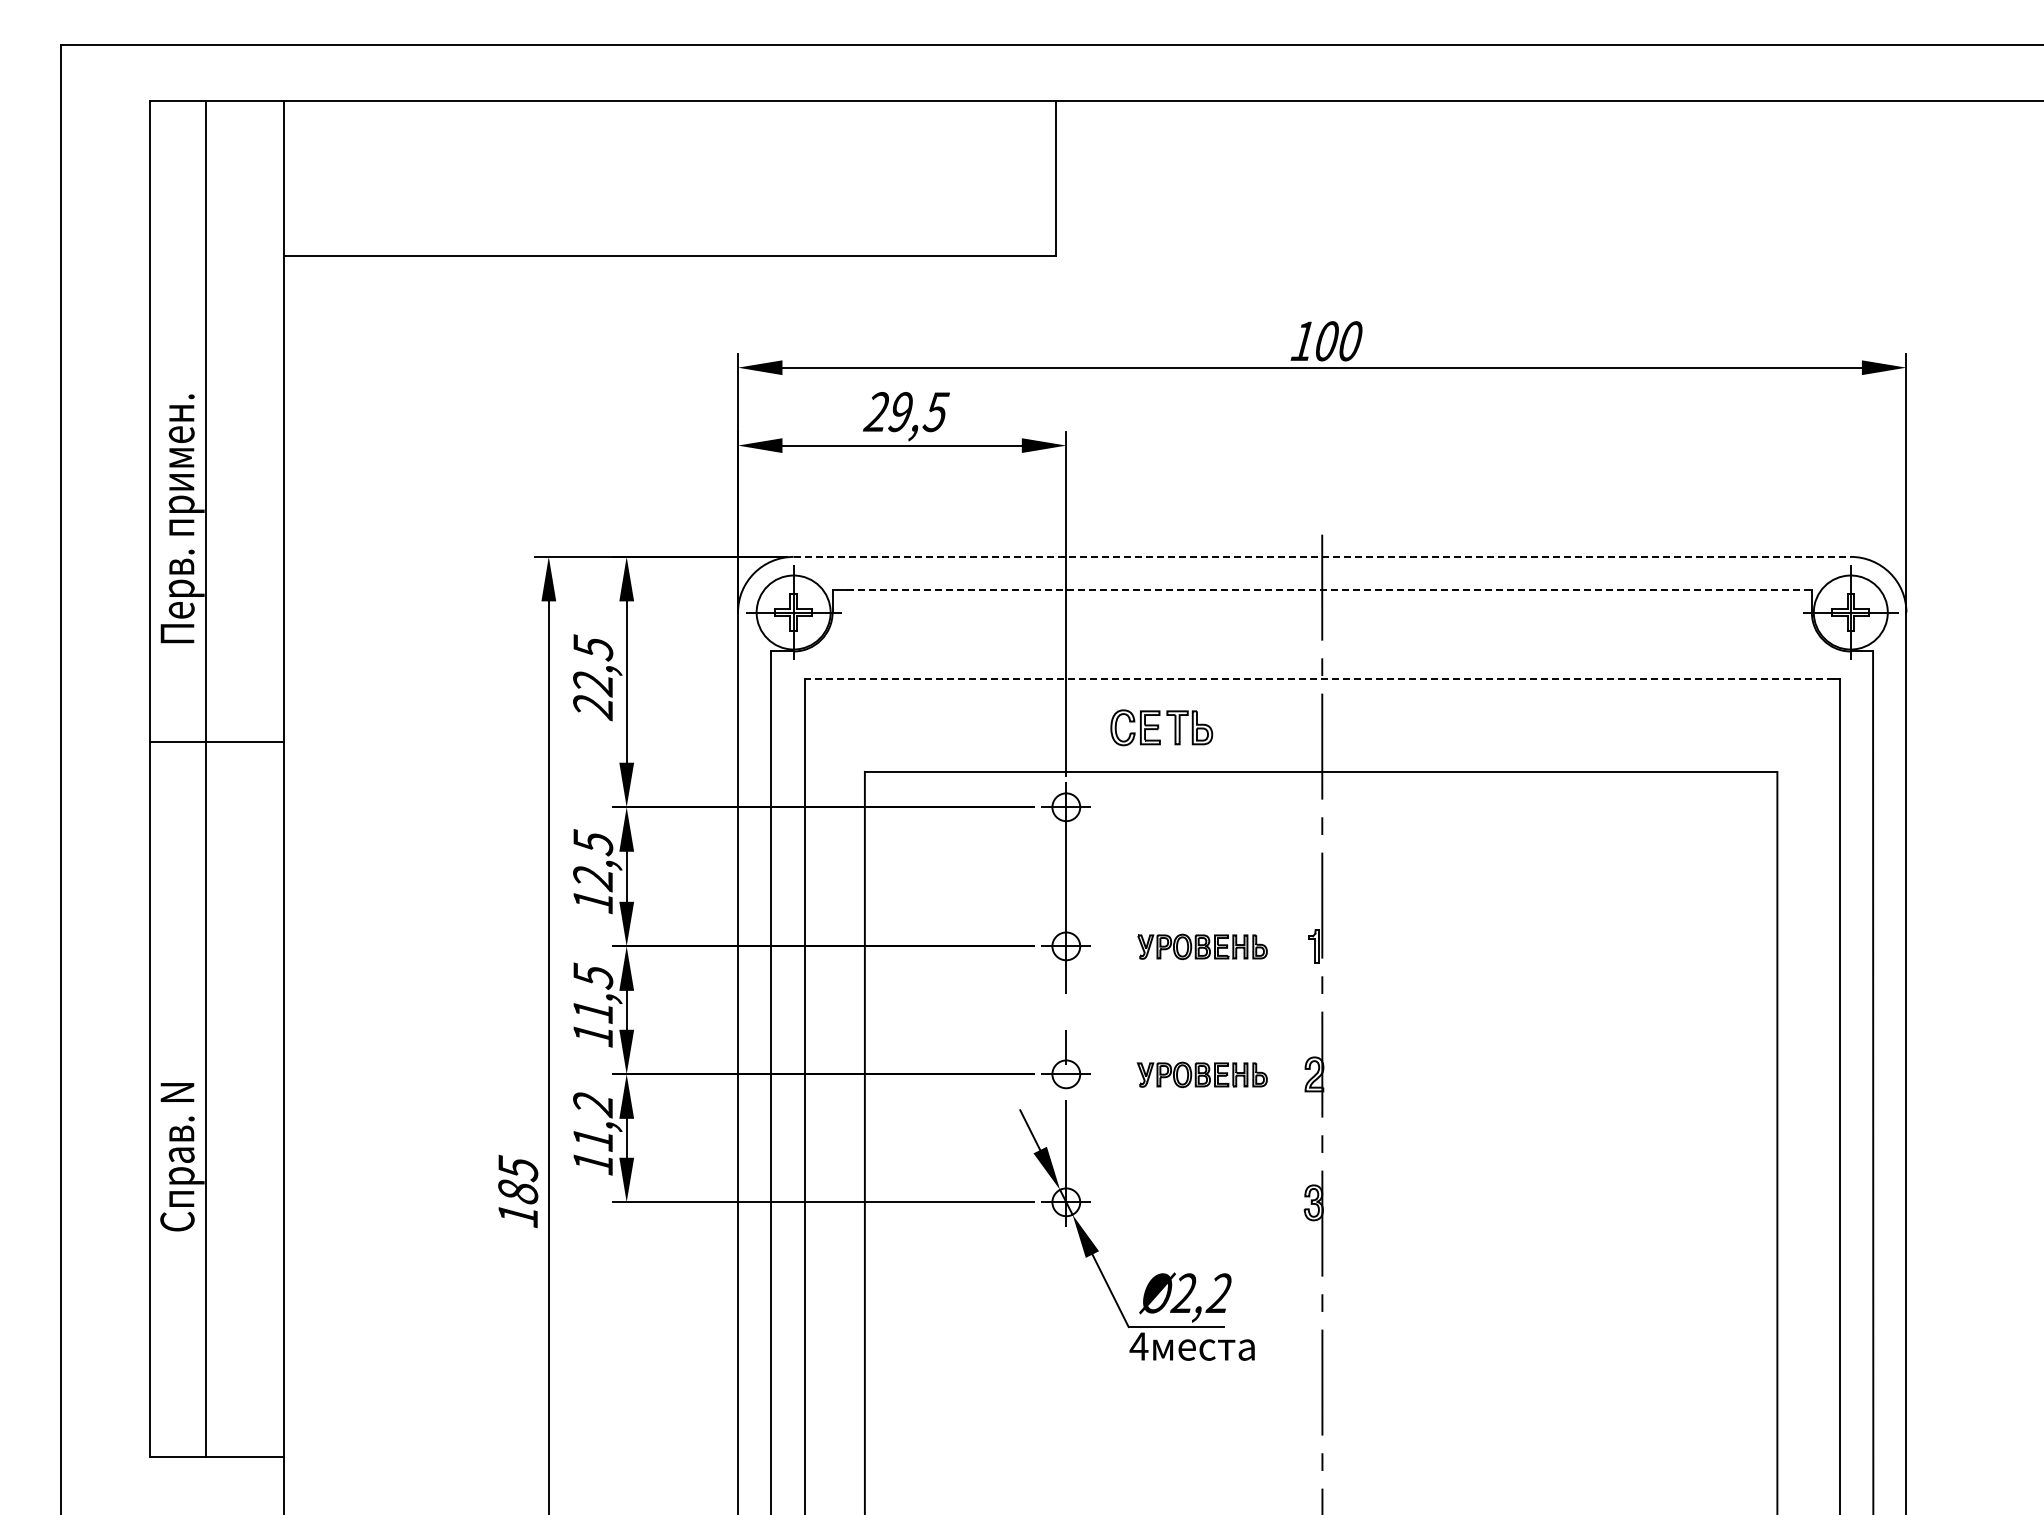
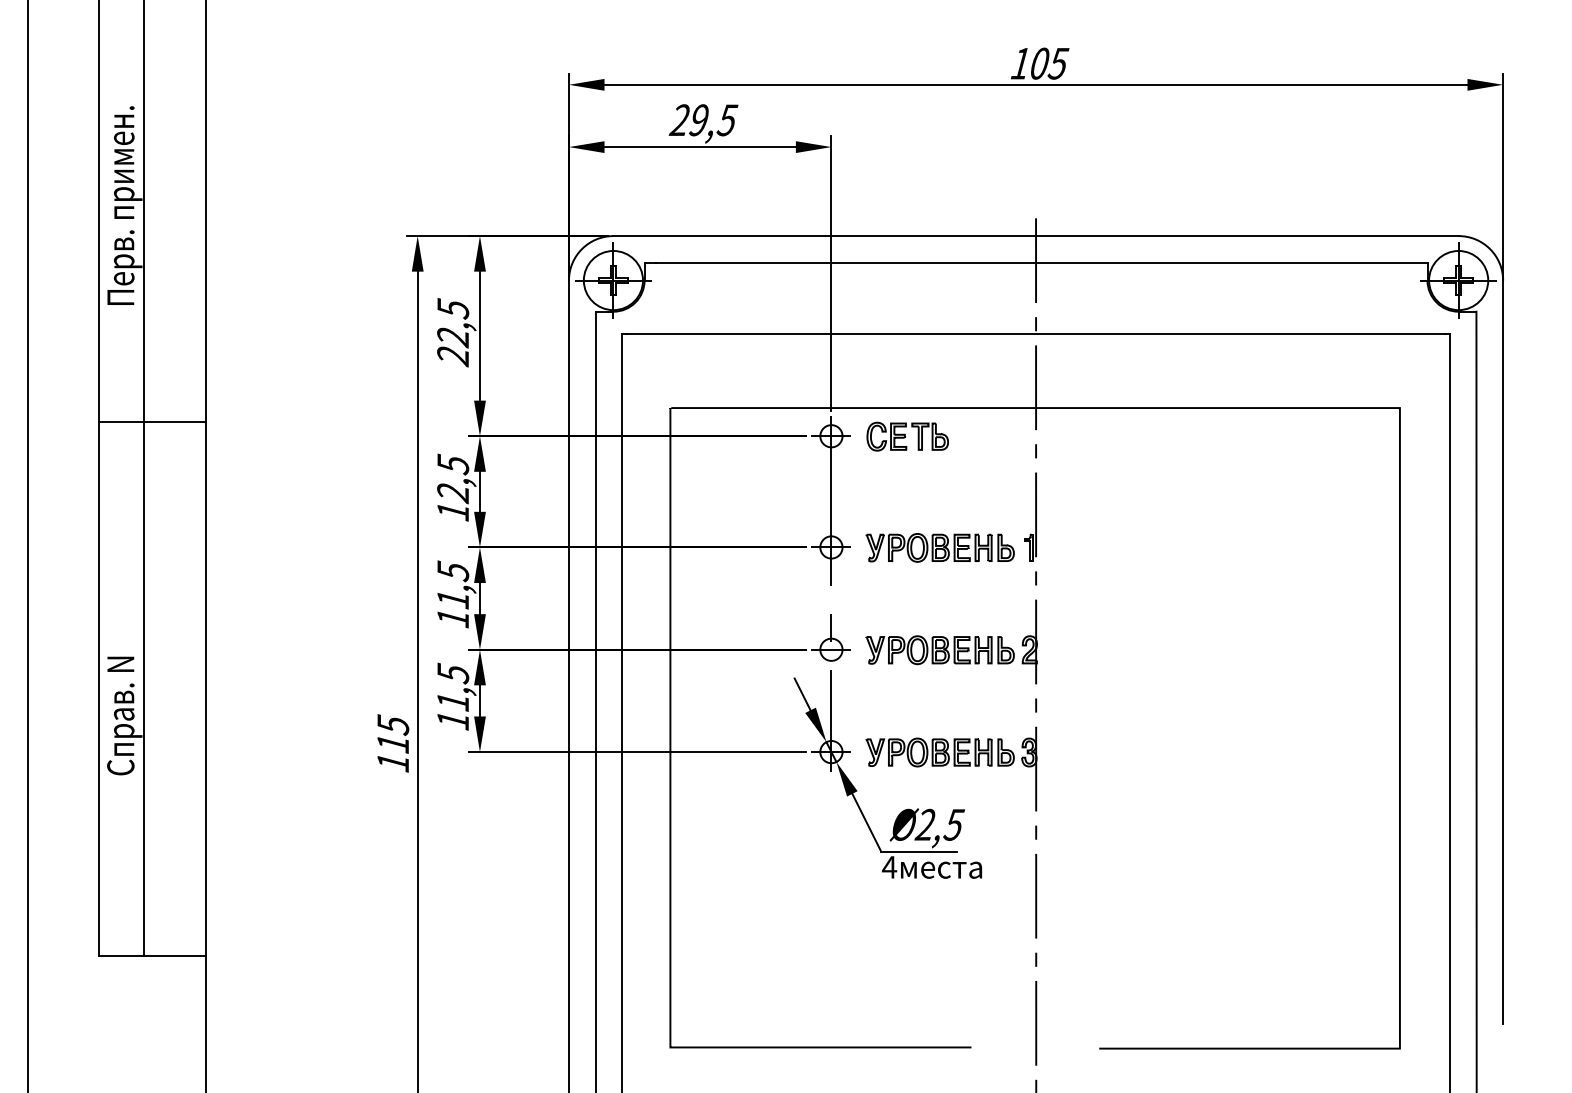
text: (1349, 341) -> (1057, 63), 100 -> 105
line: (1322, 556) -> (1036, 235), dashed -> solid
line: (1329, 590) -> (1041, 262), dashed -> solid
line: (1322, 679) -> (1036, 334), dashed -> solid
part: (1161, 727) -> (907, 436), moved
line: (216, 742) -> (152, 422), moved
part: (1202, 946) -> (940, 547), size x1.43
part: (1202, 1074) -> (940, 649), size x1.43
text: (593, 1104) -> (453, 673), 11,2 -> 11,5
text: (518, 1191) -> (393, 743), 185 -> 115
part: (1202, 1202) -> (940, 752), added
text: (1219, 1293) -> (953, 824), Ø2,2 -> Ø2,5

